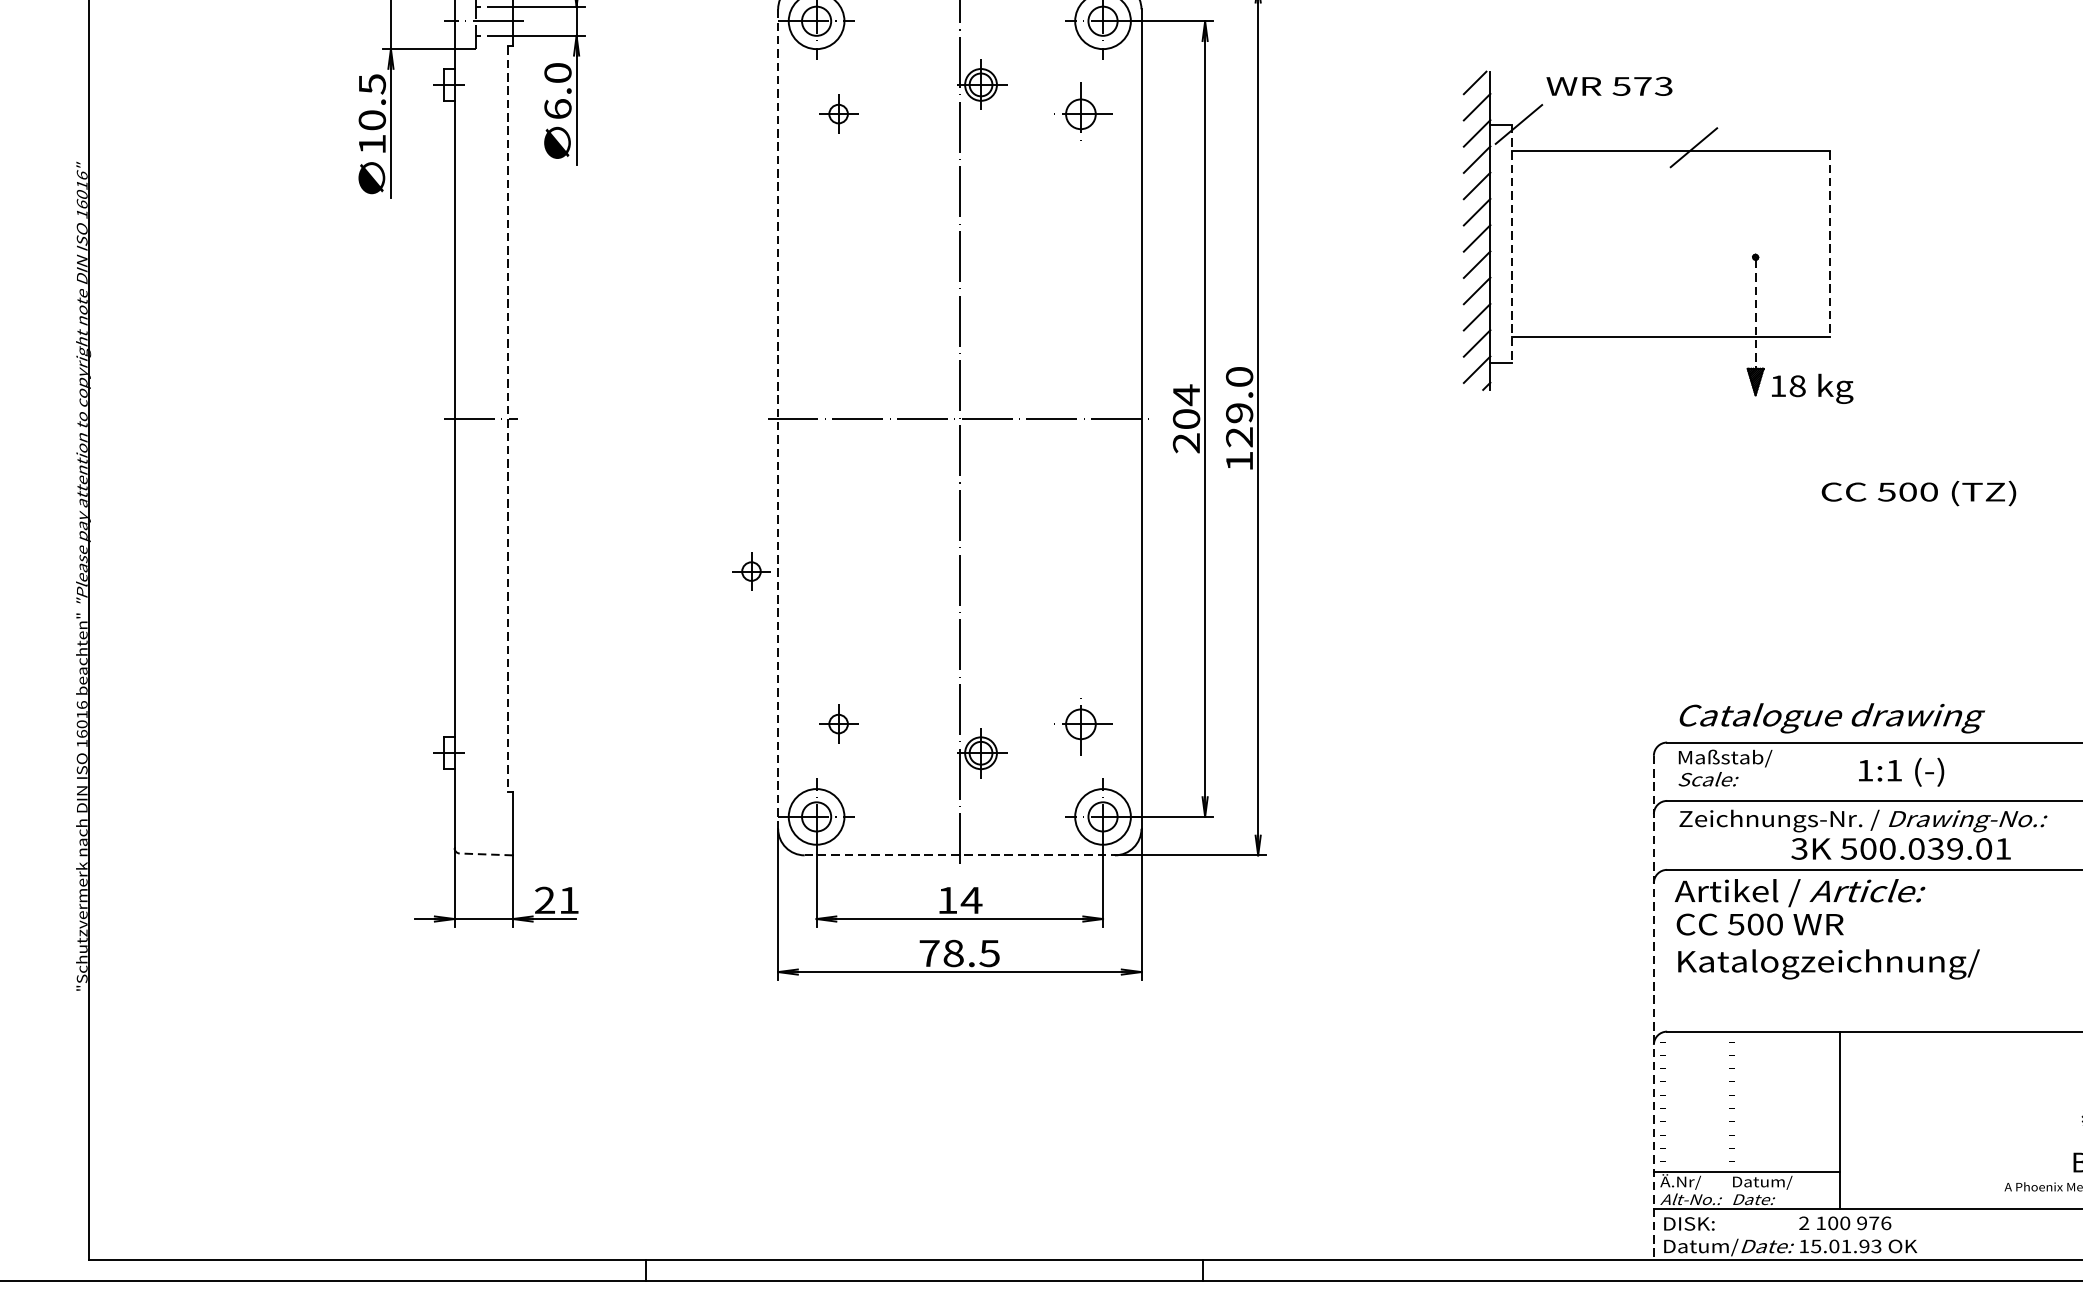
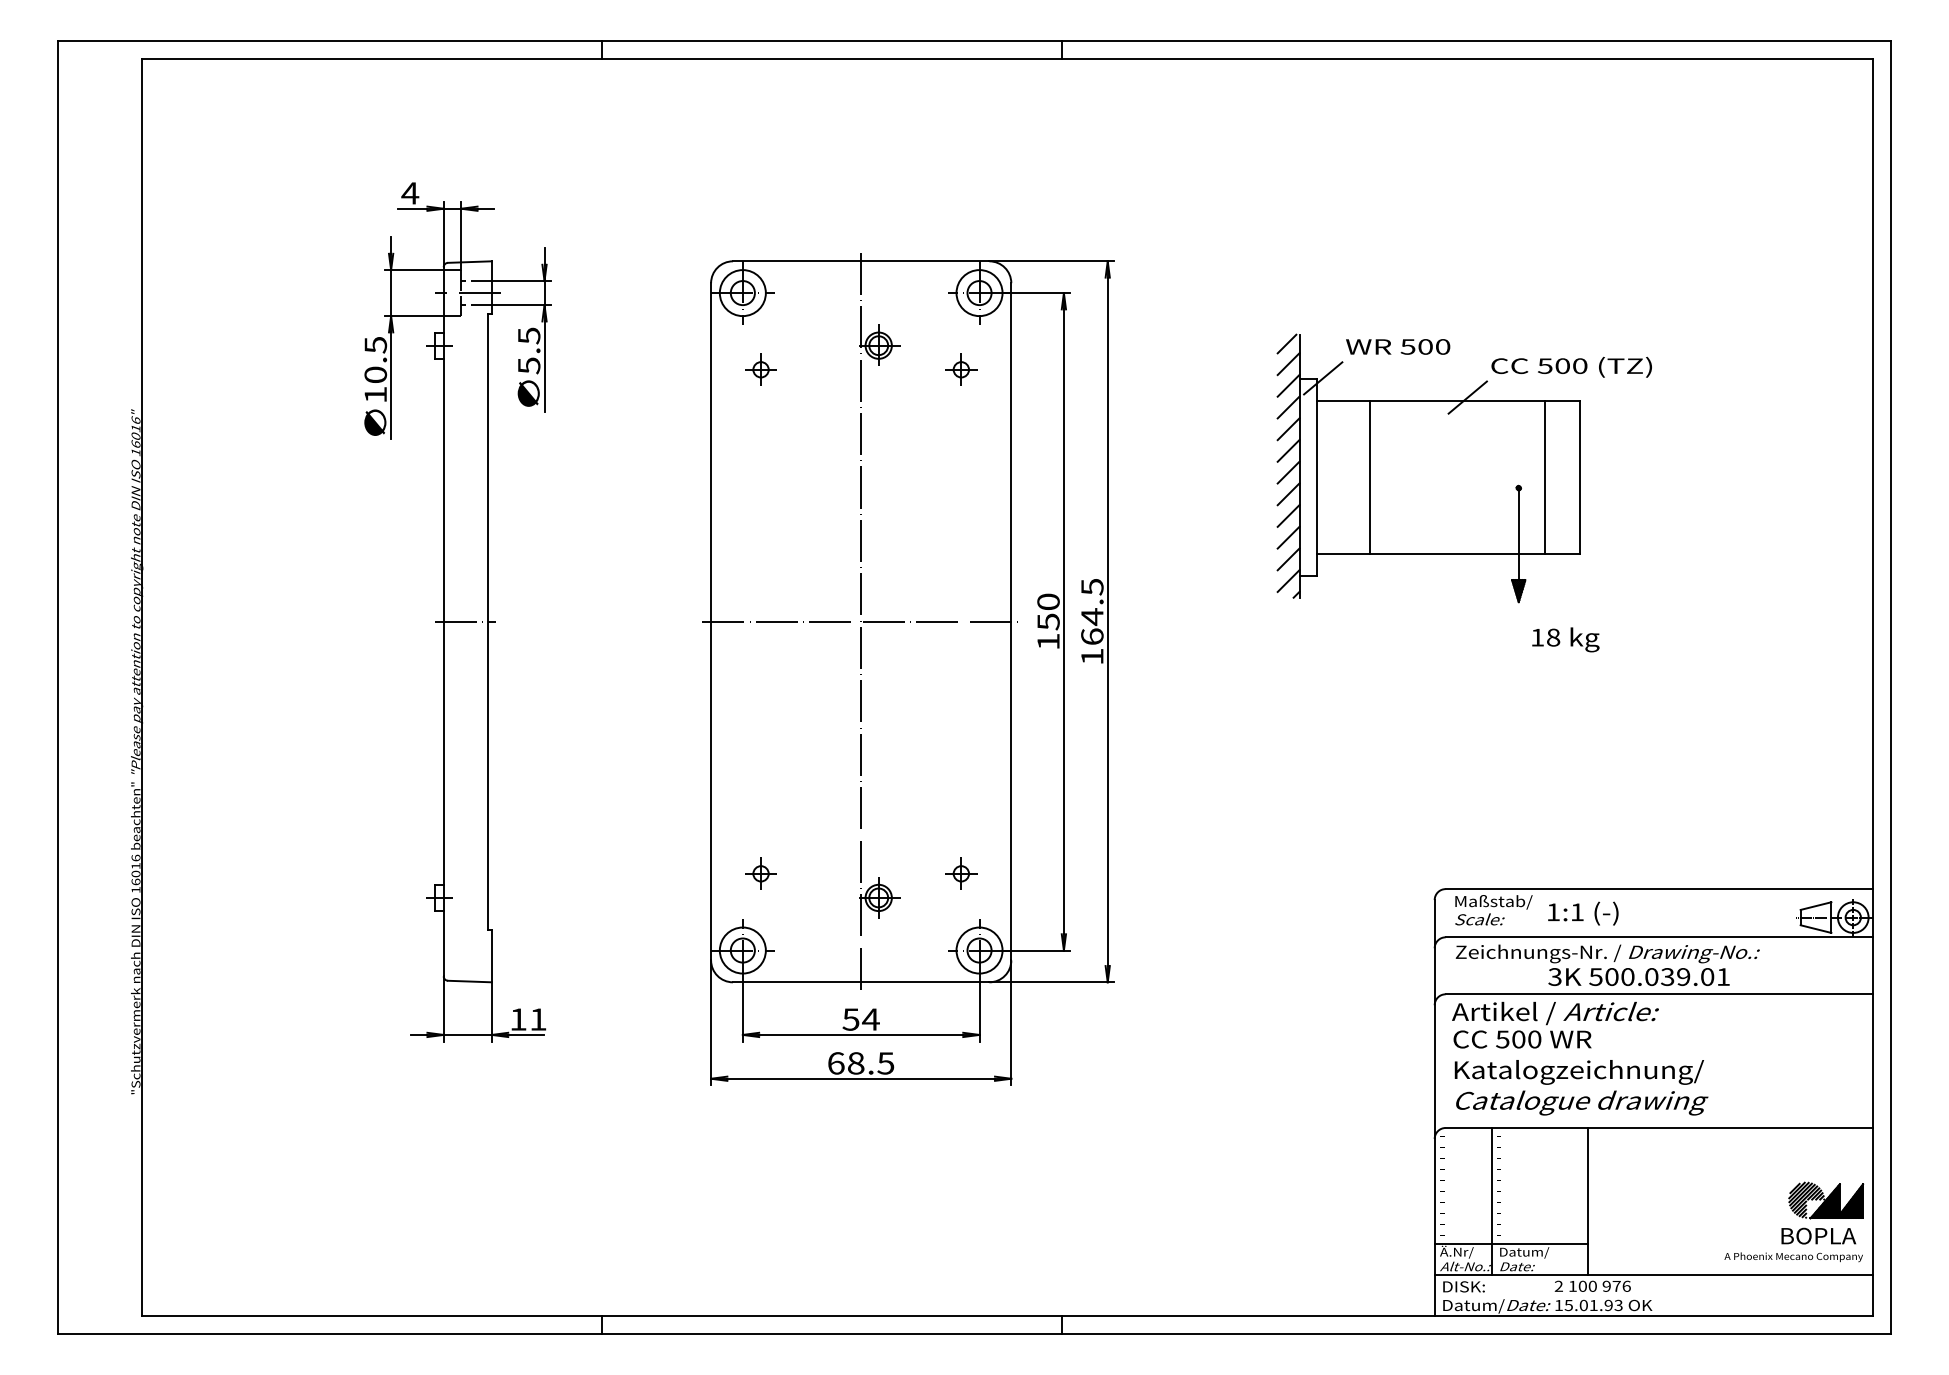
text: (1653, 85) -> (1434, 346), 573 -> 500
text: (557, 90) -> (528, 350), 6.0 -> 5.5
part: (1081, 113) -> (961, 369), size x0.62
line: (1574, 243) -> (1369, 476), added
line: (1787, 243) -> (1545, 476), added
line: (1512, 244) -> (1317, 477), dashed -> solid
line: (1830, 244) -> (1580, 477), dashed -> solid
line: (1755, 314) -> (1518, 535), dashed -> solid
text: (1812, 388) -> (1565, 639), moved
text: (1239, 406) -> (1092, 611), 129.0 -> 164.5
line: (507, 418) -> (487, 621), dashed -> solid
line: (778, 418) -> (711, 621), dashed -> solid
text: (1186, 418) -> (1048, 621), 204 -> 150
text: (1918, 492) -> (1571, 366), moved
part: (750, 571) -> (688, 747), removed
text: (1832, 717) -> (1582, 1102), moved
part: (1081, 723) -> (961, 873), size x0.62
text: (1901, 772) -> (1583, 913), moved
line: (485, 854) -> (469, 981), dashed -> solid
line: (960, 855) -> (861, 982), dashed -> solid
text: (545, 900) -> (518, 1019), 21 -> 11
text: (946, 900) -> (850, 1019), 14 -> 54
text: (929, 953) -> (836, 1063), 78.5 -> 68.5
line: (1653, 1008) -> (1434, 1108), dashed -> solid
line: (1722, 1119) -> (1491, 1200), added

